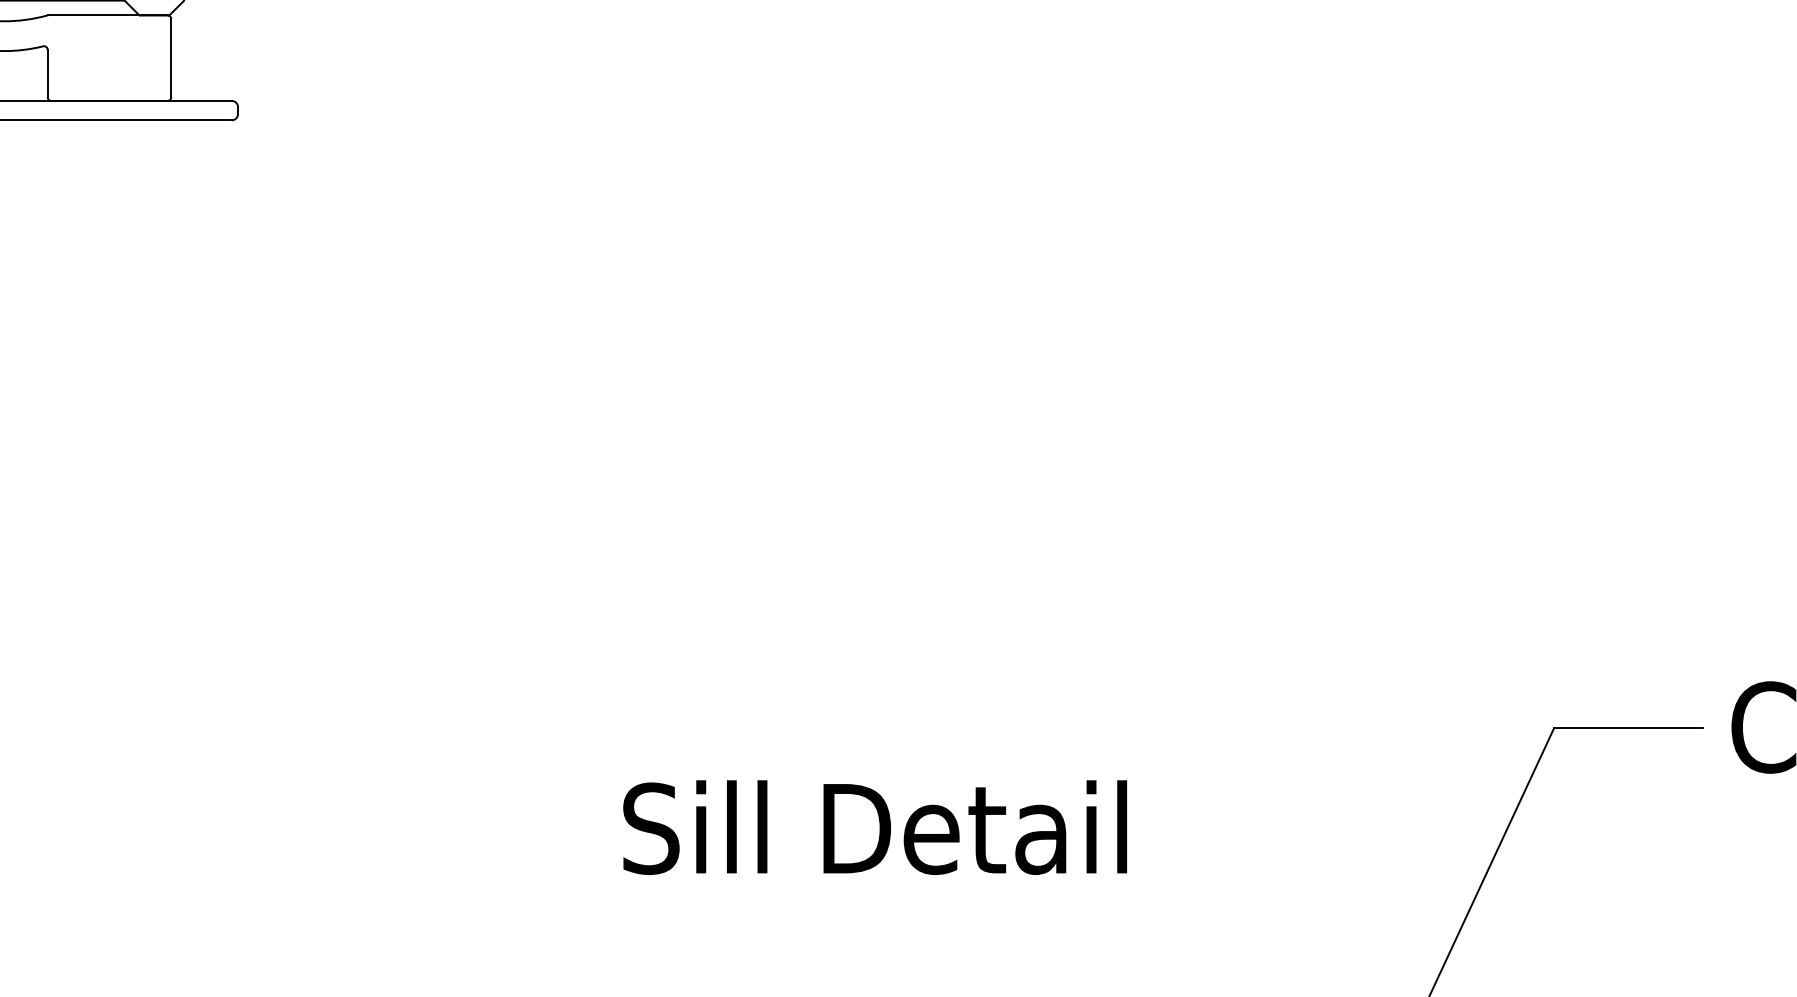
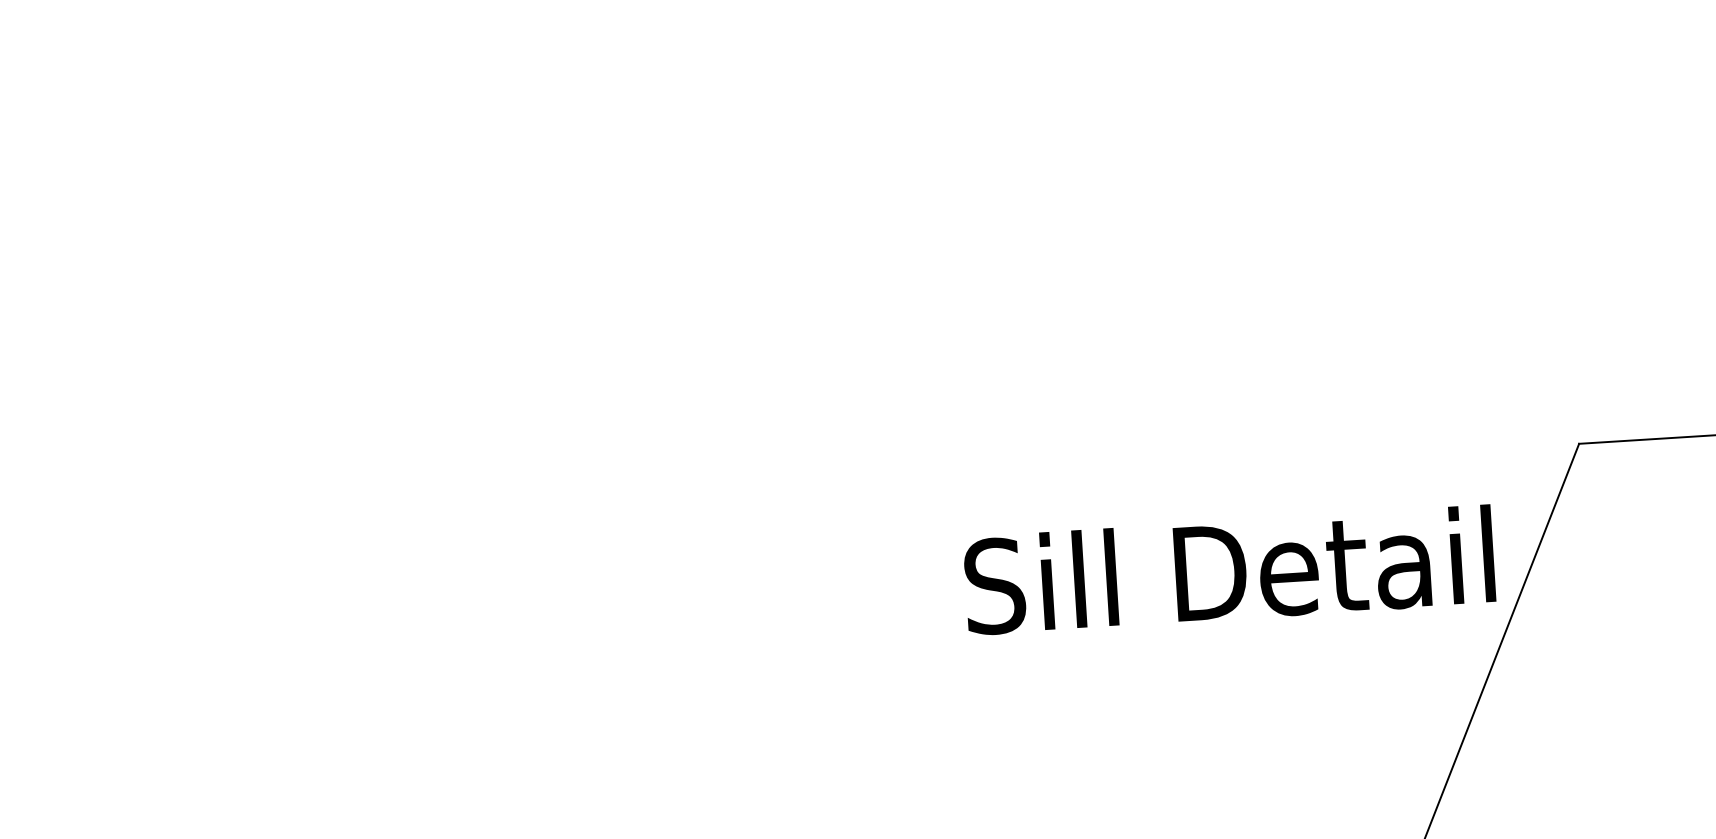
text: (874, 827) -> (1228, 570), moved

